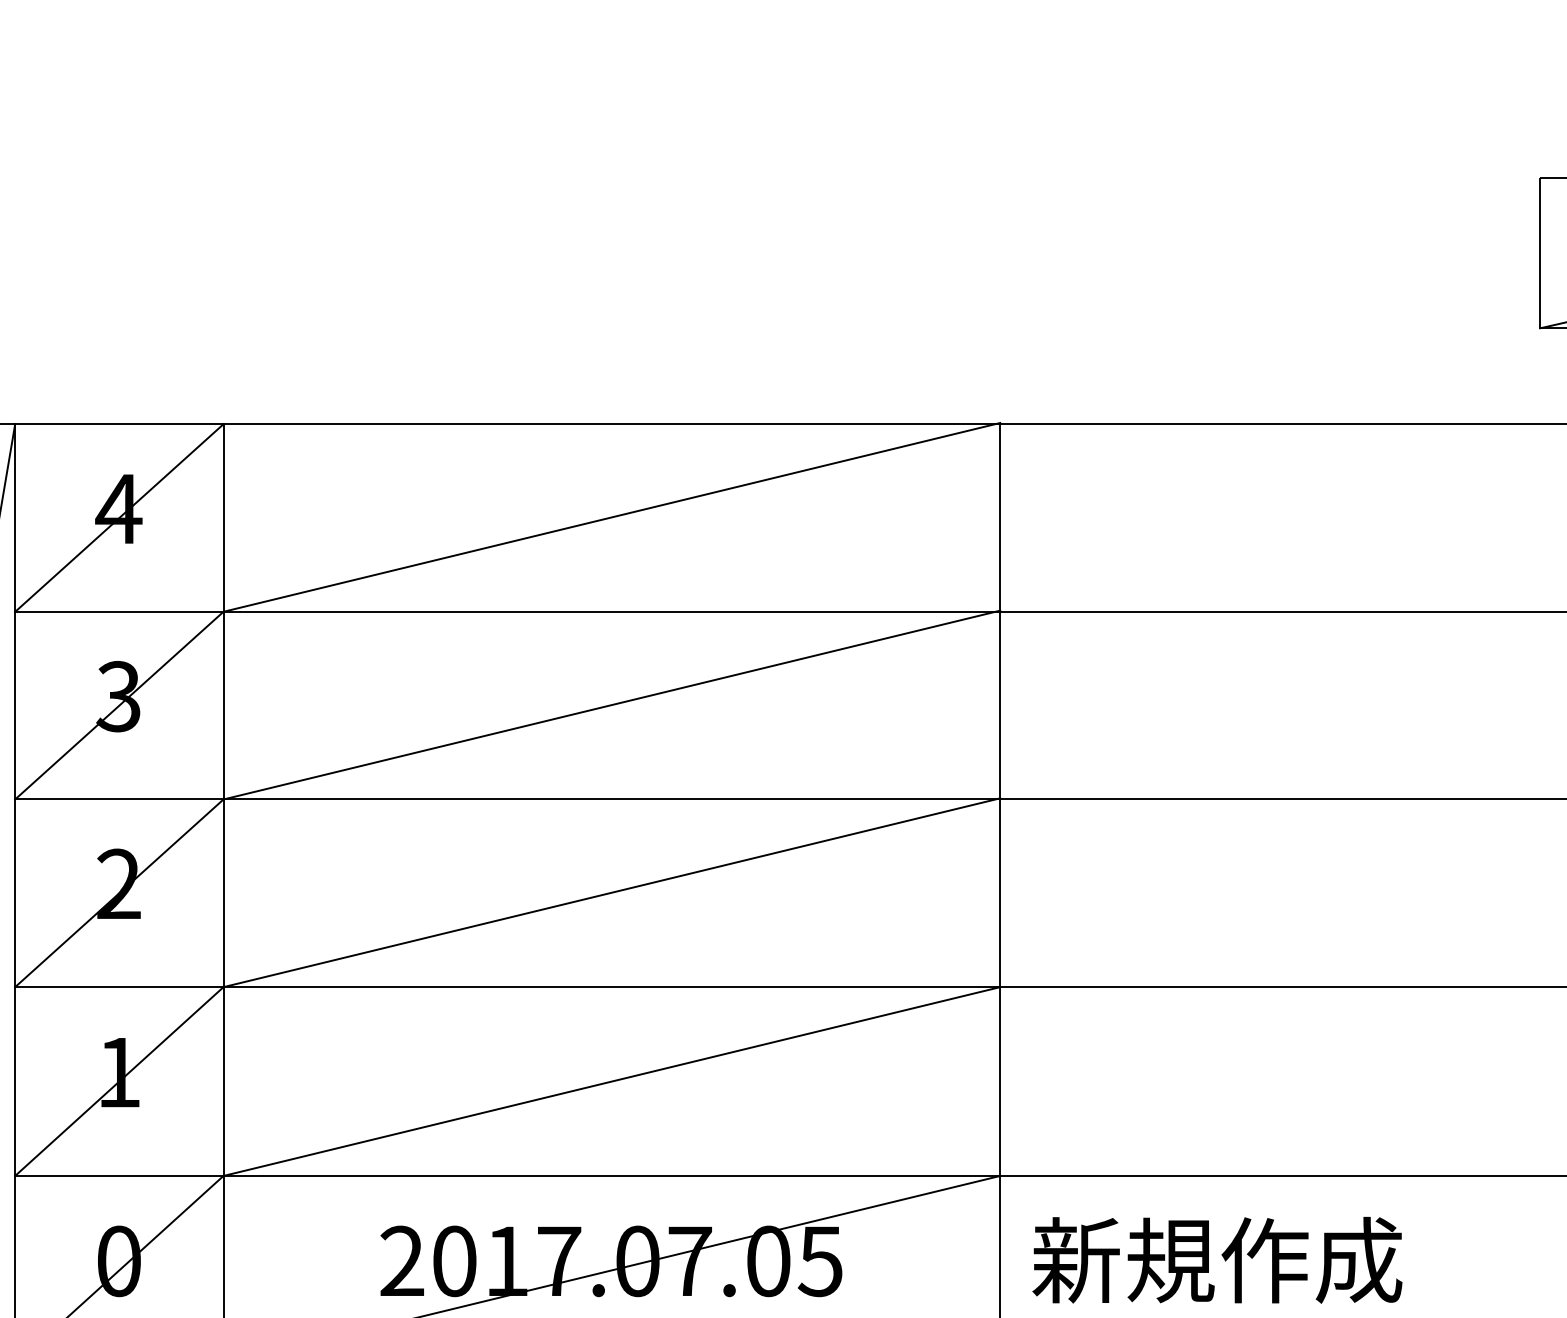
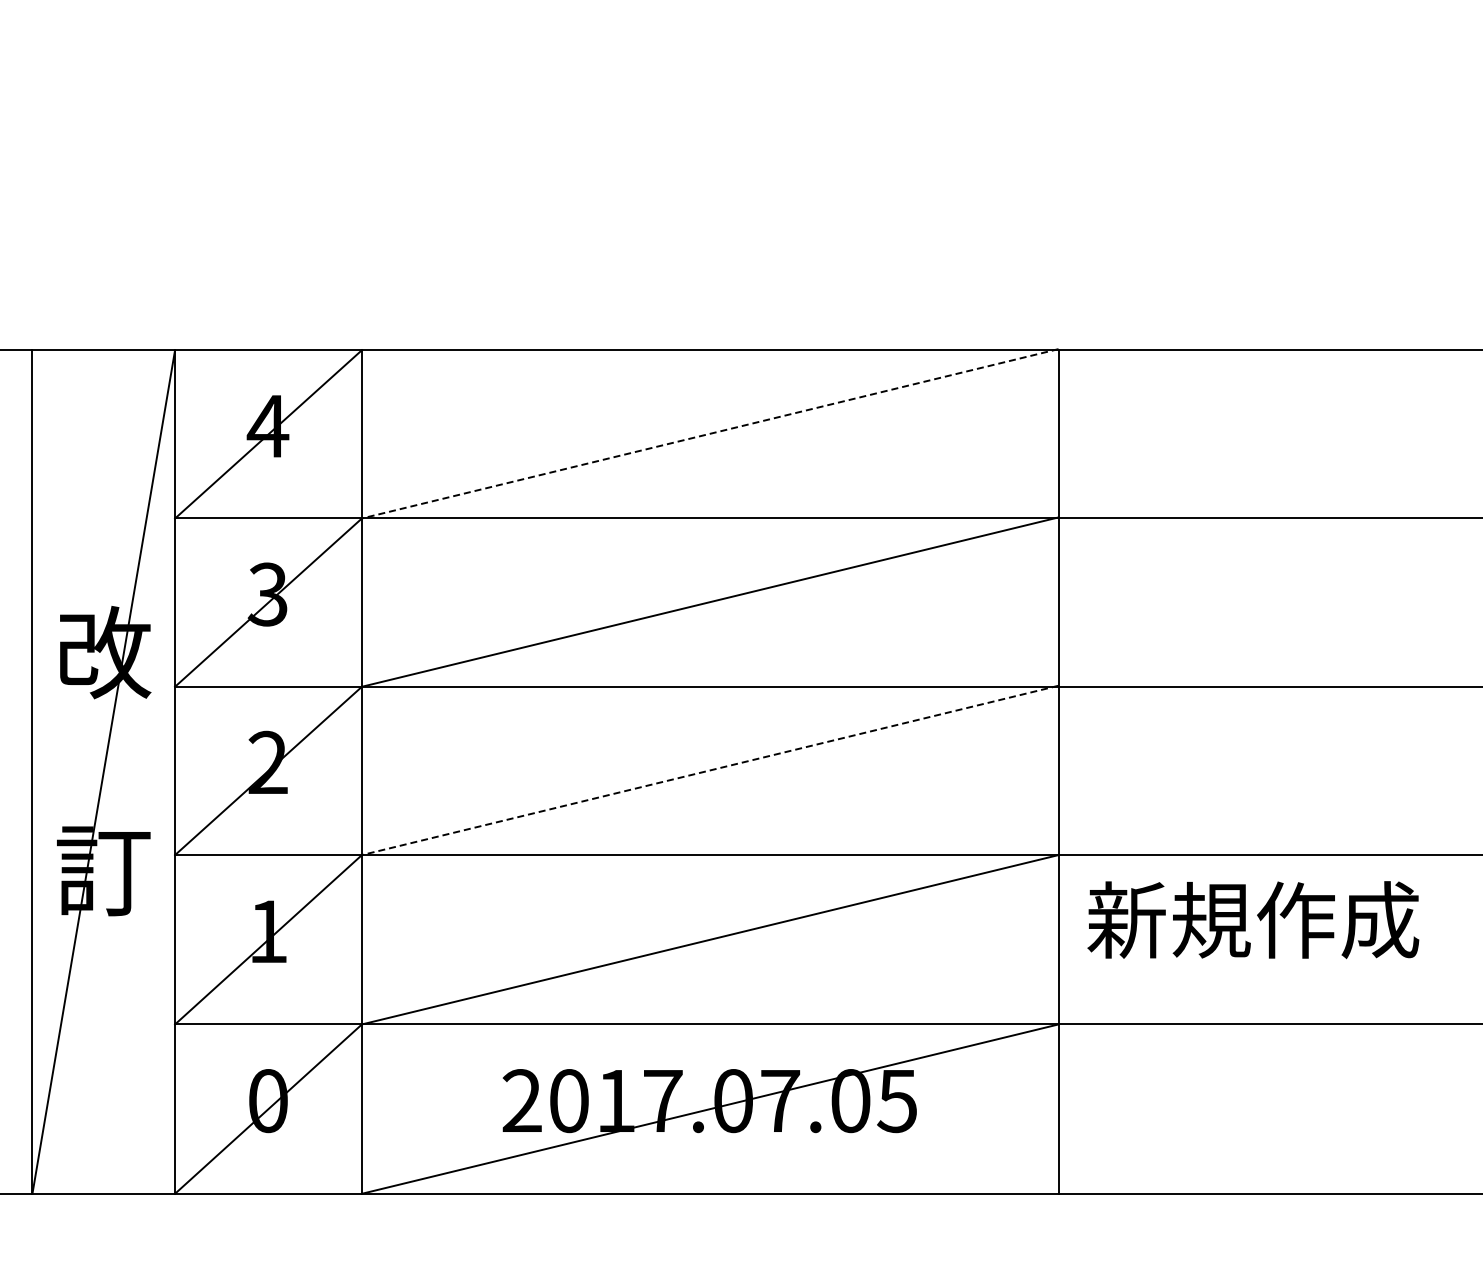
line: (611, 517) -> (709, 433), solid -> dashed
line: (611, 892) -> (709, 770), solid -> dashed
text: (1217, 1260) -> (1253, 920), moved

